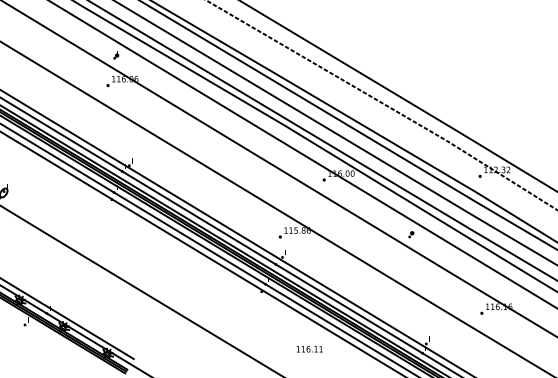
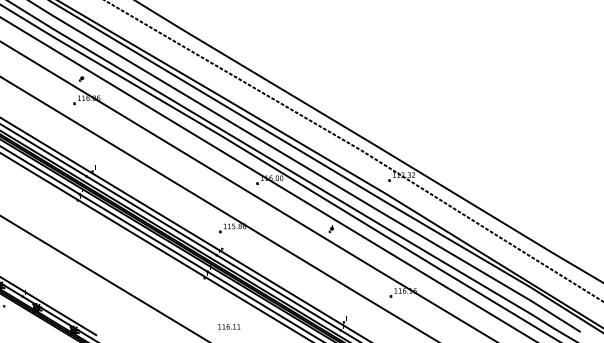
text: (309, 348) -> (229, 326), moved

